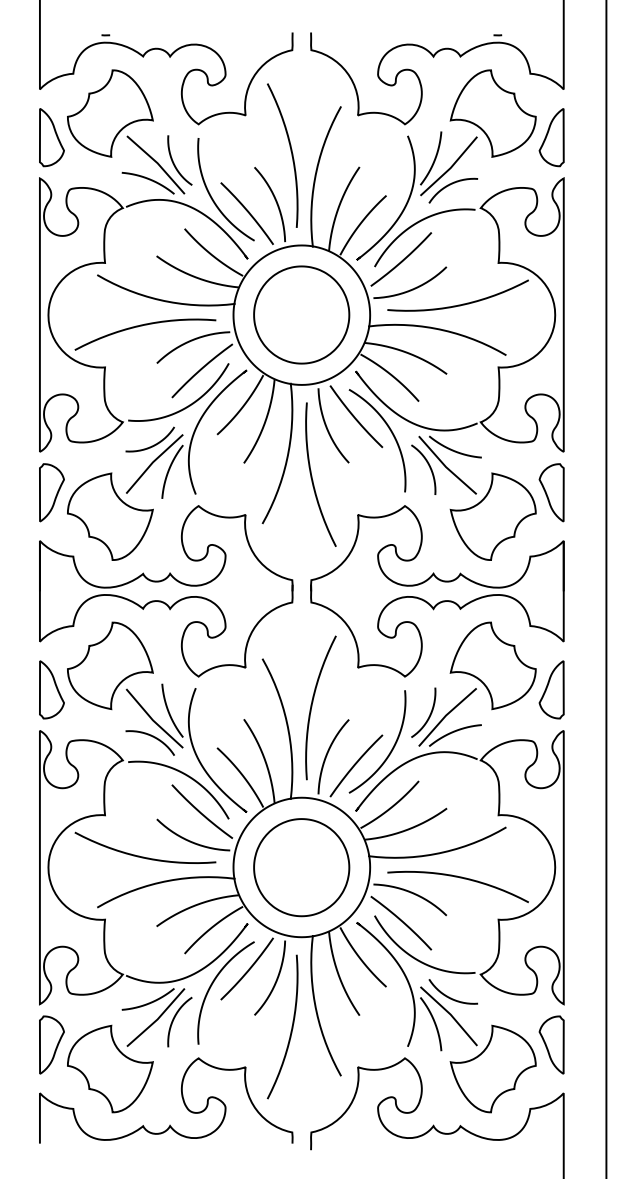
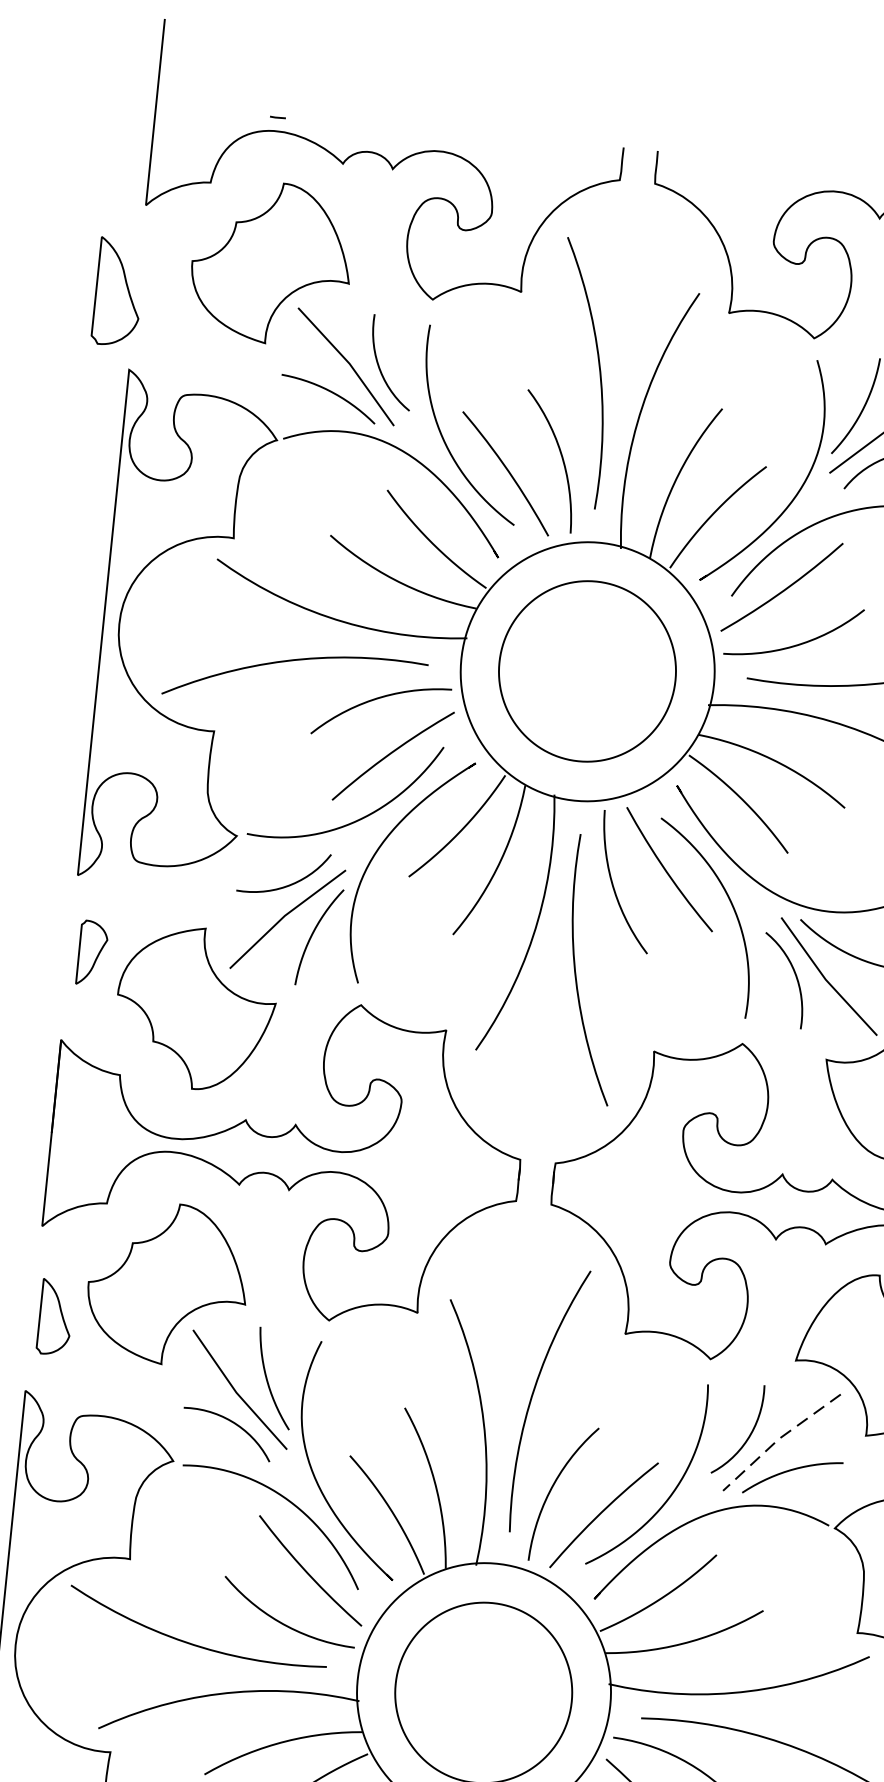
part: (51, 137) -> (117, 292), moved
part: (51, 492) -> (91, 952), size x0.6
part: (51, 689) -> (54, 1316), size x0.7
line: (446, 715) -> (779, 1438), solid -> dashed

